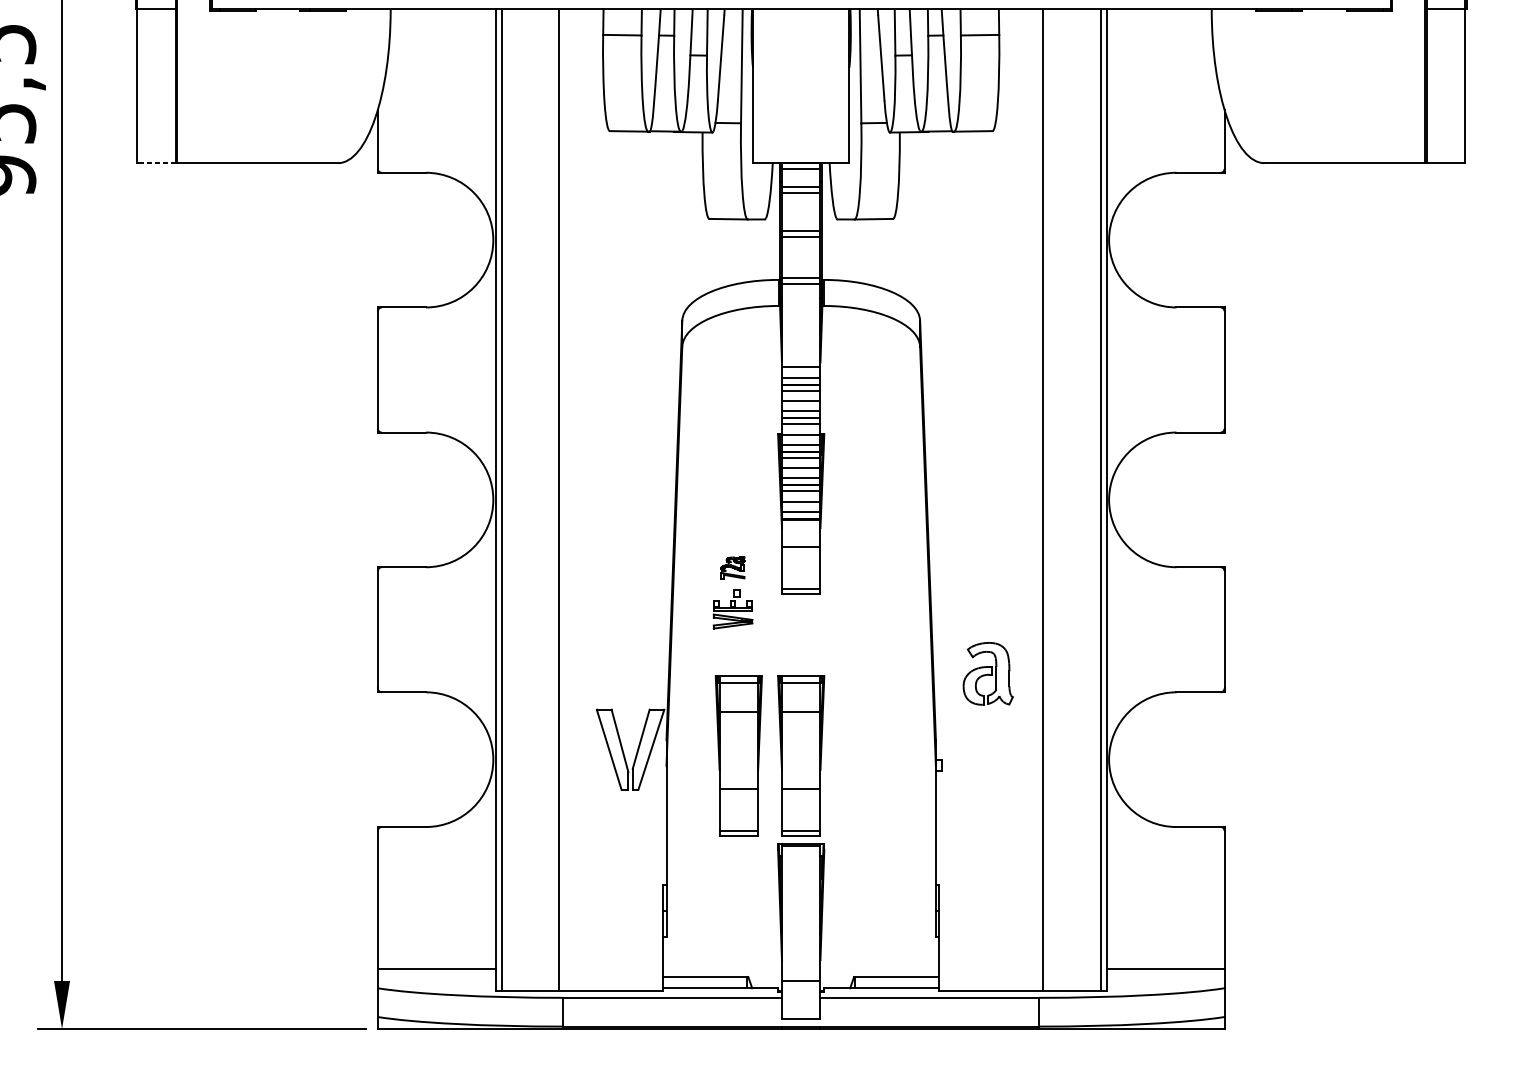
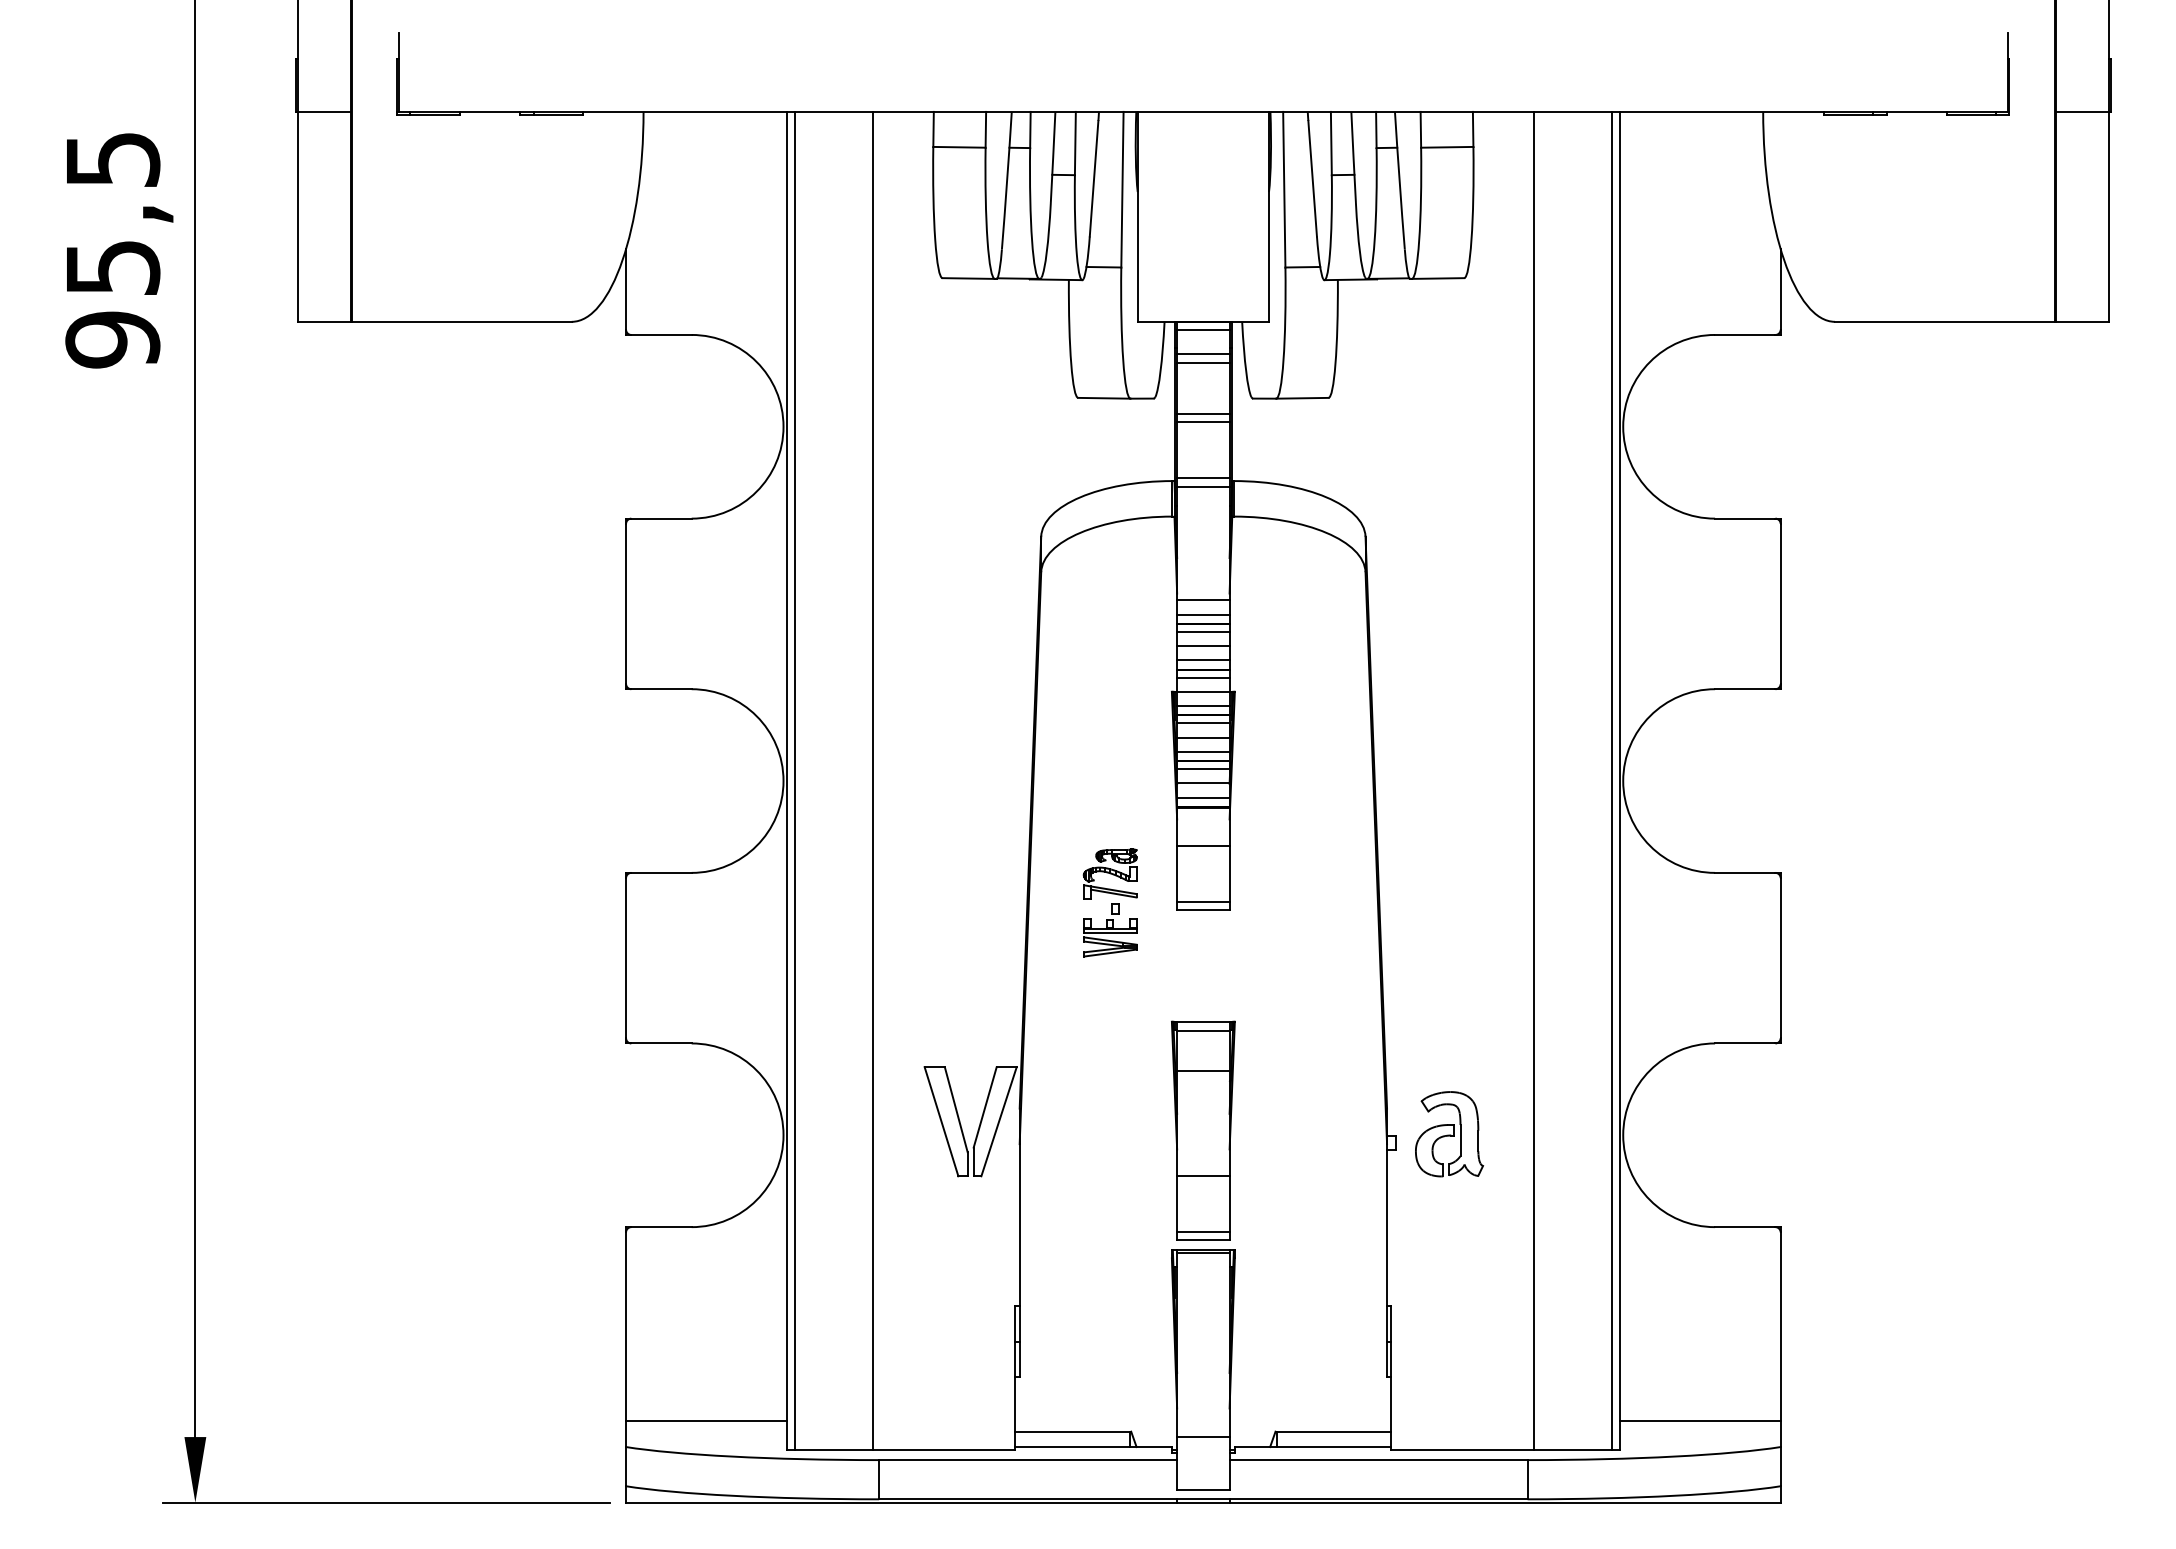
line: (156, 162) -> (323, 321), dashed -> solid
part: (732, 567) -> (1109, 873), size x1.67
part: (988, 674) -> (1449, 1134), moved
part: (738, 756) -> (1118, 1130), removed

